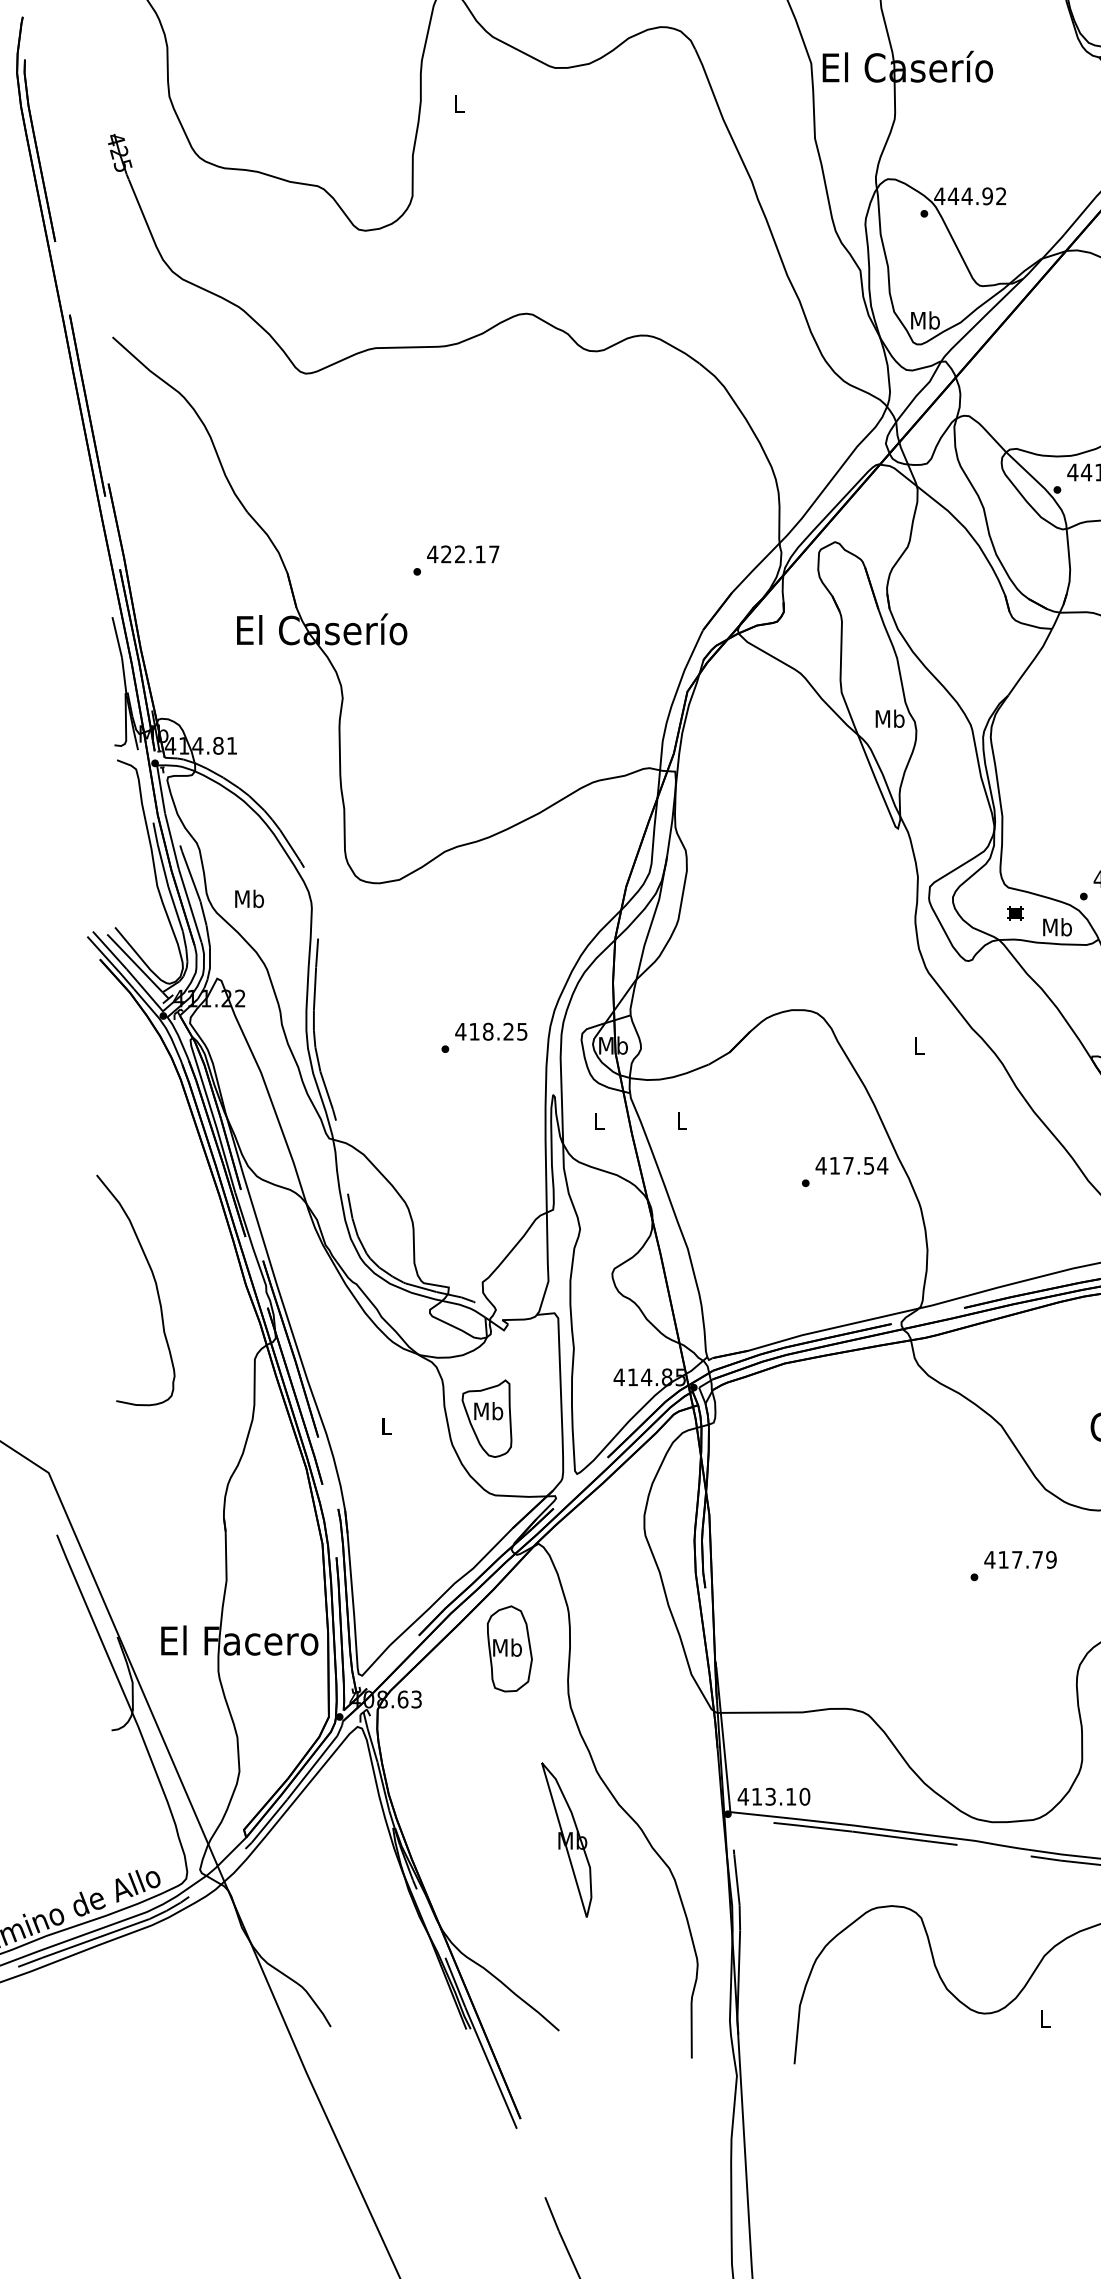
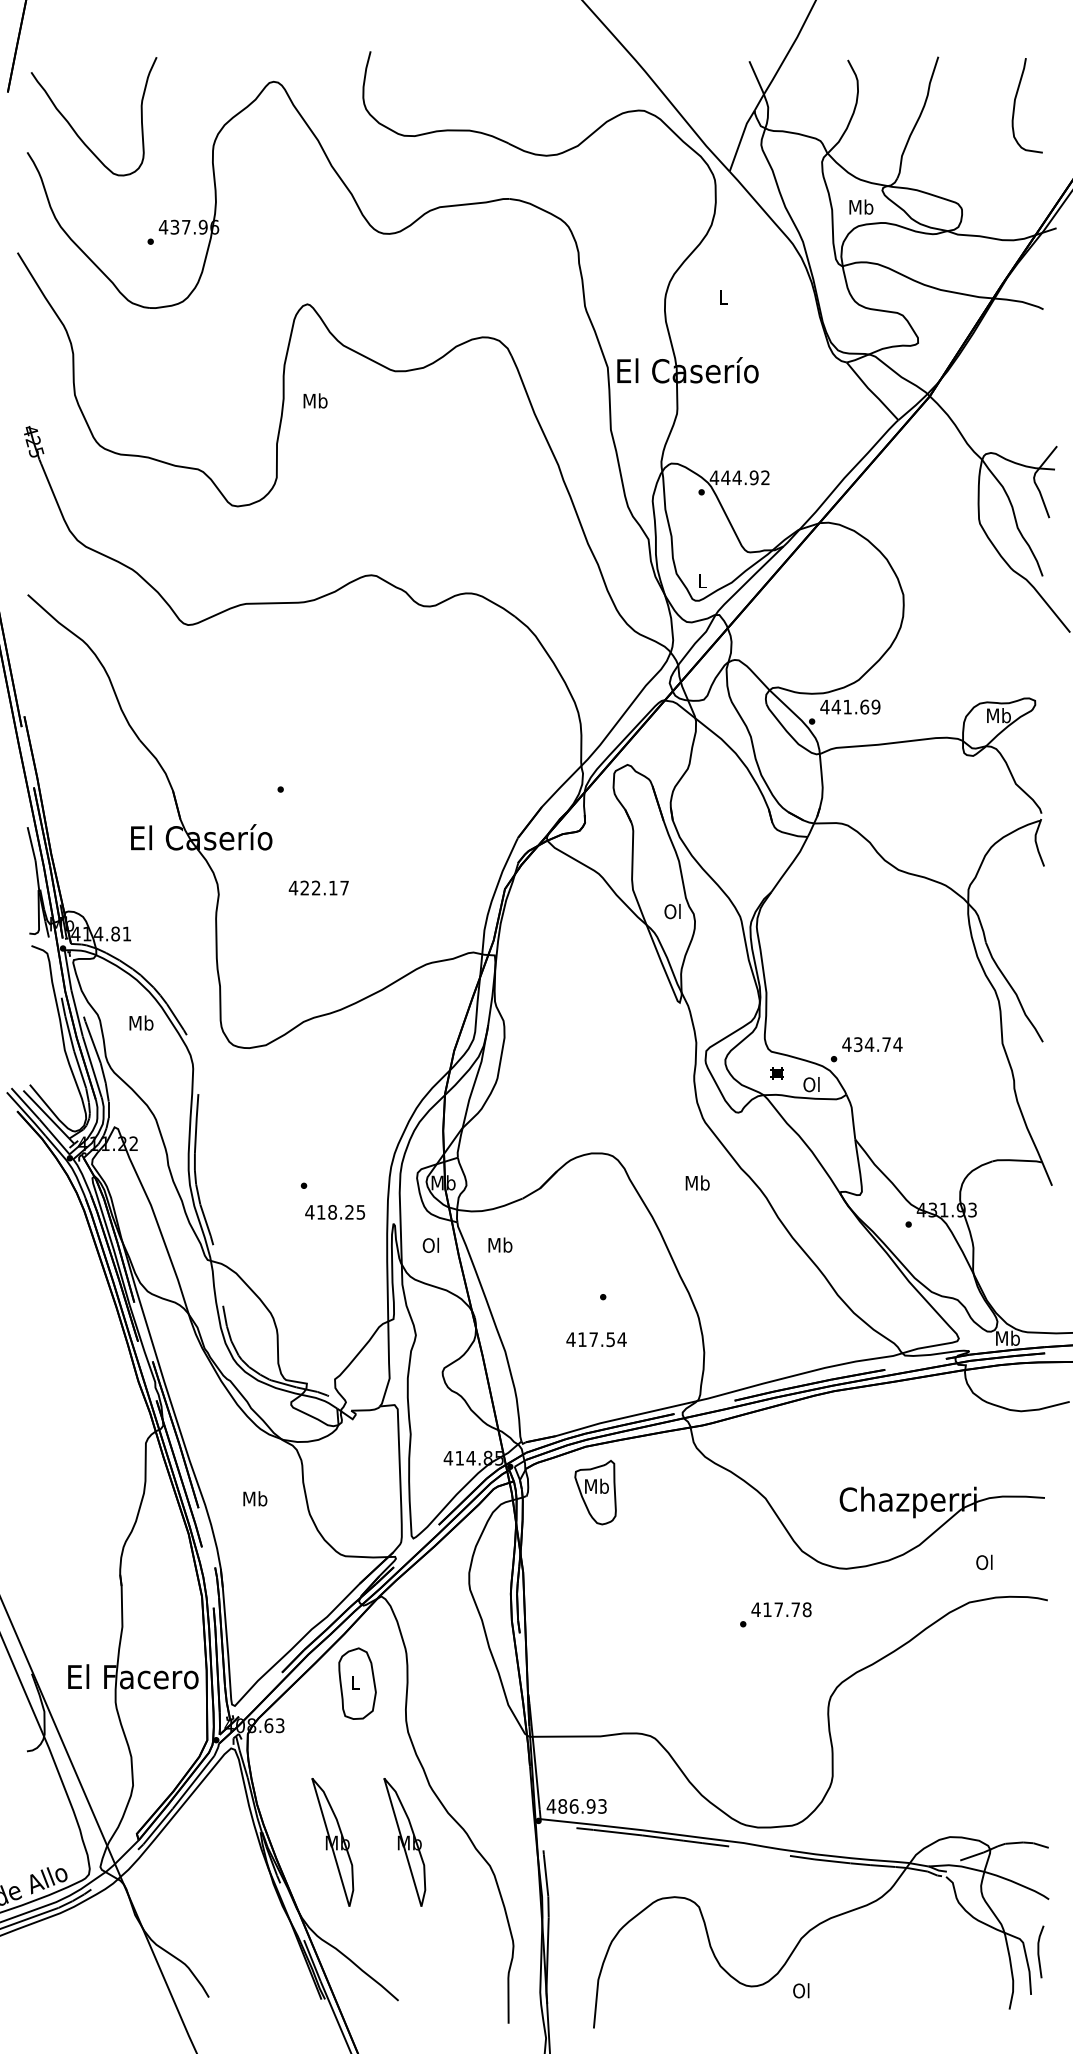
text: (459, 103) -> (315, 400), L -> Mb
text: (925, 320) -> (702, 580), Mb -> L
text: (462, 553) -> (318, 887), moved
text: (890, 718) -> (673, 911), Mb -> Ol
text: (249, 898) -> (141, 1022), moved
text: (1057, 927) -> (812, 1084), Mb -> Ol
text: (490, 1031) -> (334, 1212), moved
text: (919, 1045) -> (697, 1182), L -> Mb
text: (682, 1119) -> (500, 1244), L -> Mb
text: (597, 1121) -> (430, 1245), L -> Ol
text: (851, 1165) -> (596, 1339), moved
curve: (155, 1288) -> (63, 1384), removed
part: (486, 1418) -> (595, 1492), moved
text: (386, 1425) -> (255, 1498), L -> Mb
text: (1050, 1559) -> (806, 1609), 417.79 -> 417.78
text: (507, 1647) -> (355, 1682), Mb -> L
text: (780, 1796) -> (582, 1806), 413.10 -> 486.93
part: (479, 1840) -> (332, 1842), added
text: (1044, 2018) -> (801, 1990), L -> Ol

